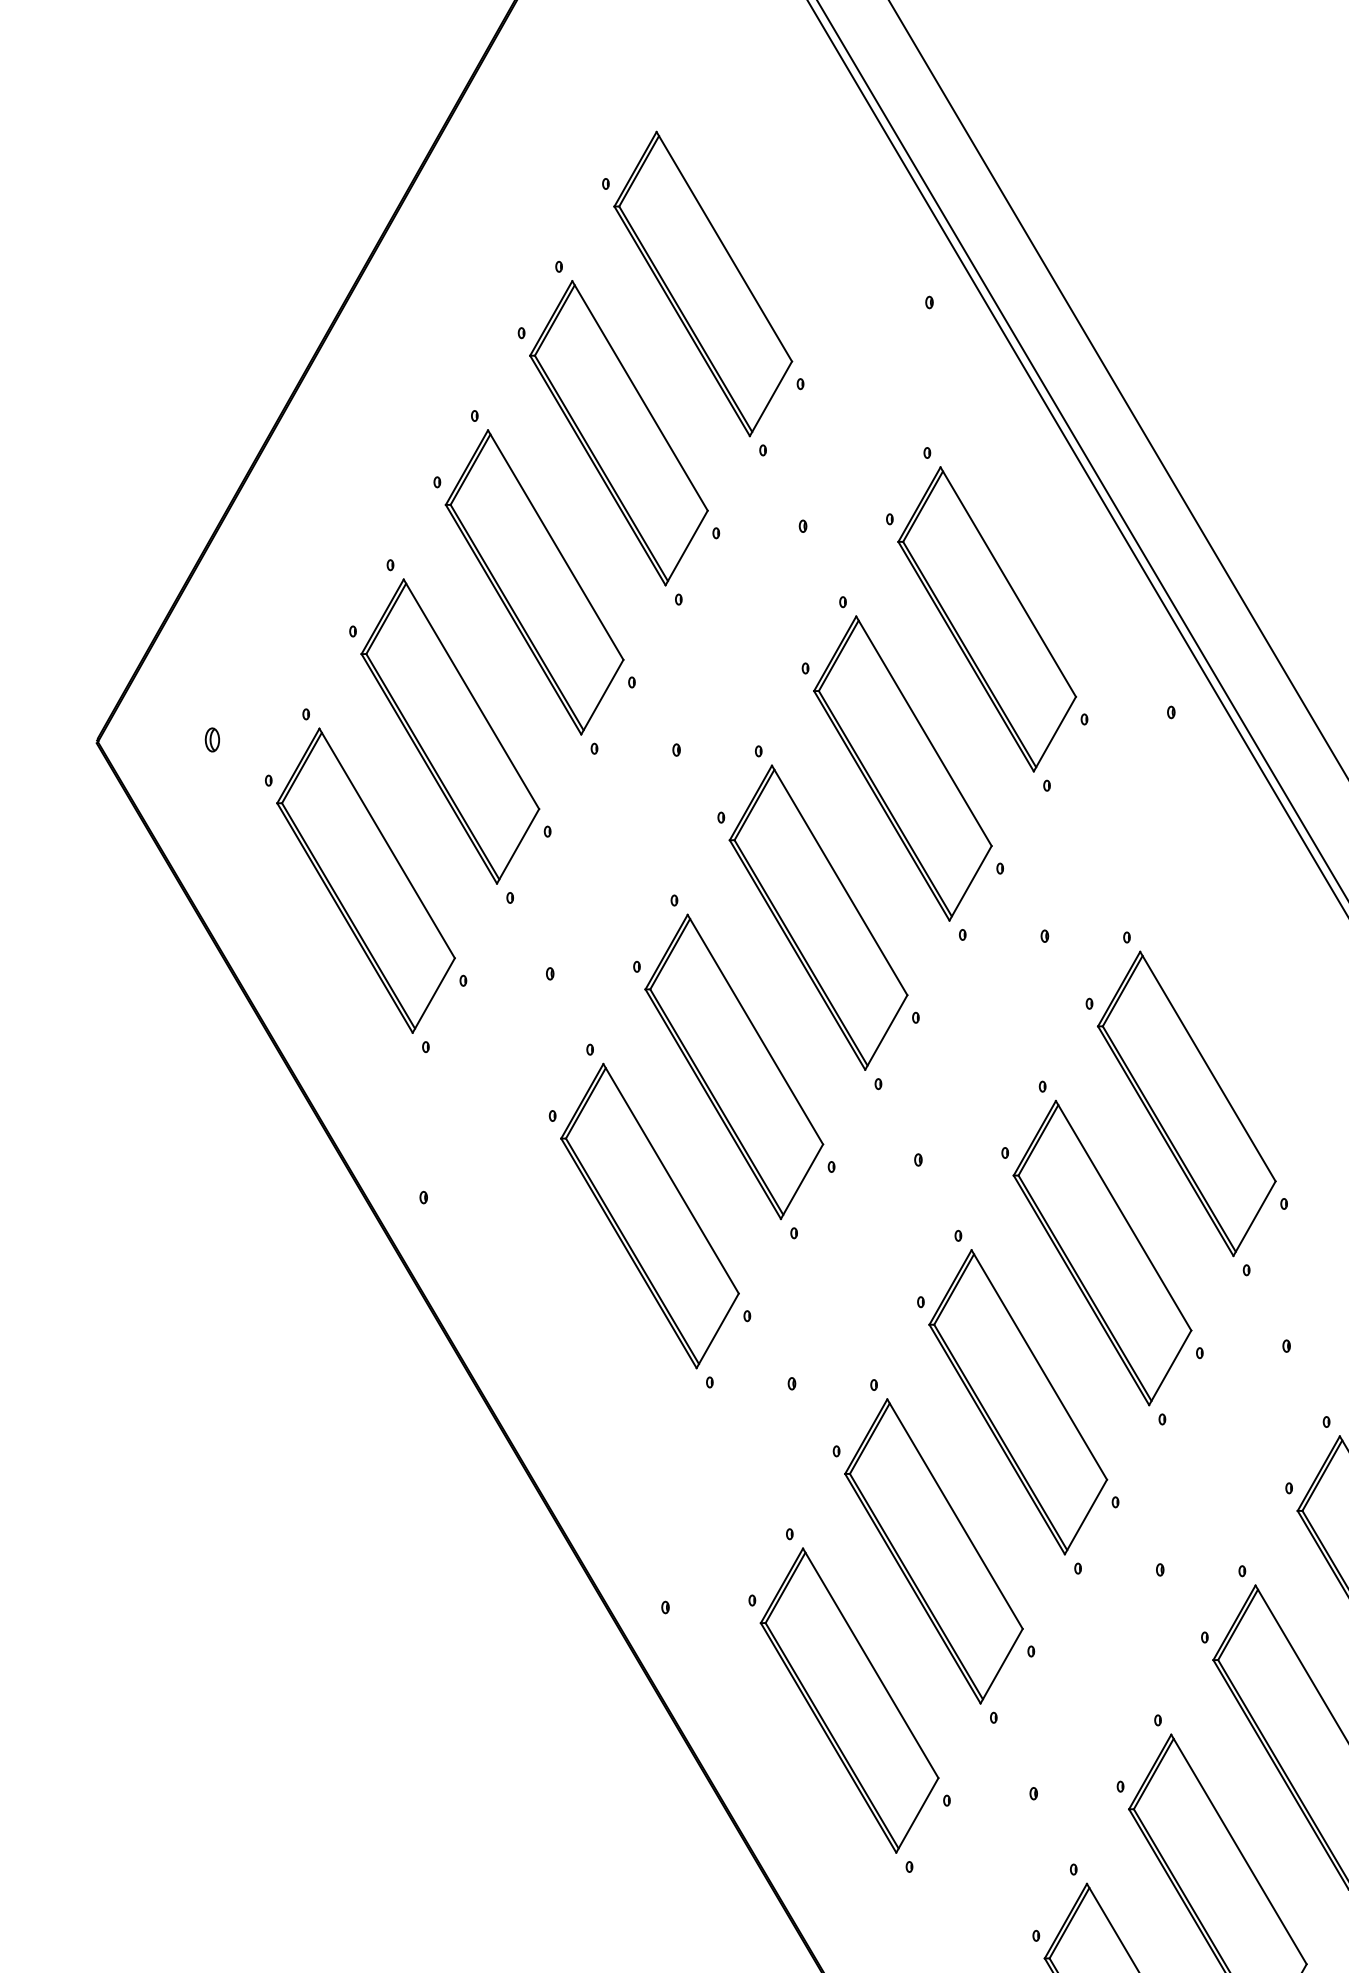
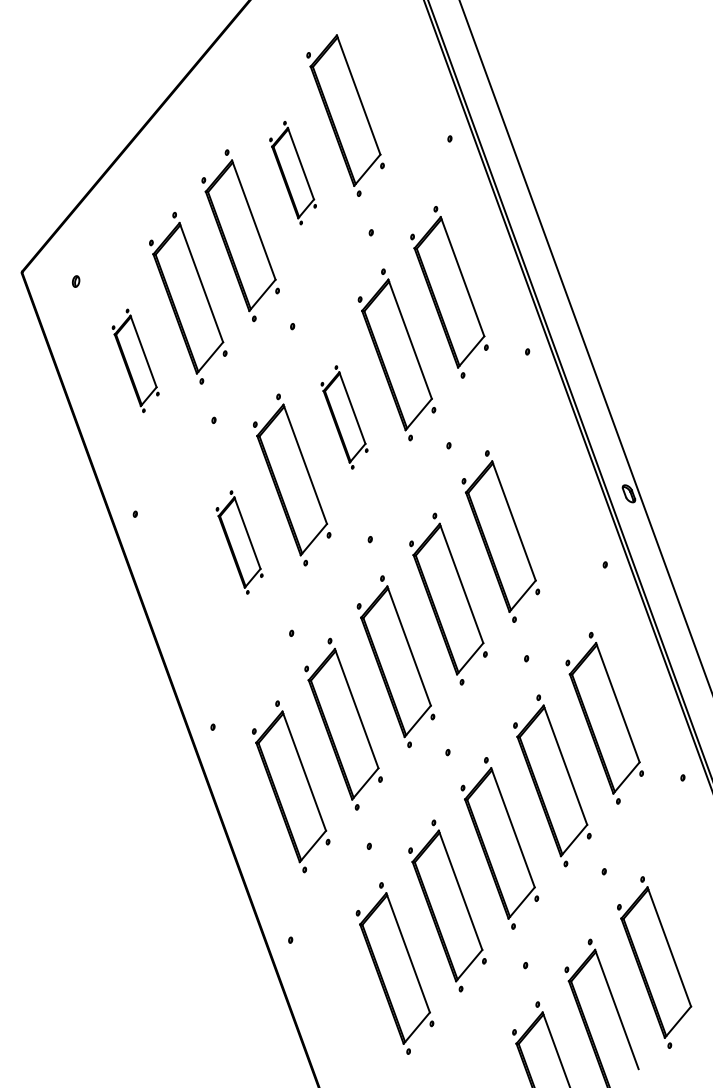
part: (617, 432) -> (292, 172), size x0.6
part: (365, 880) -> (135, 360), size x0.6
part: (818, 917) -> (344, 417), size x0.6
part: (649, 1216) -> (239, 542), size x0.6

